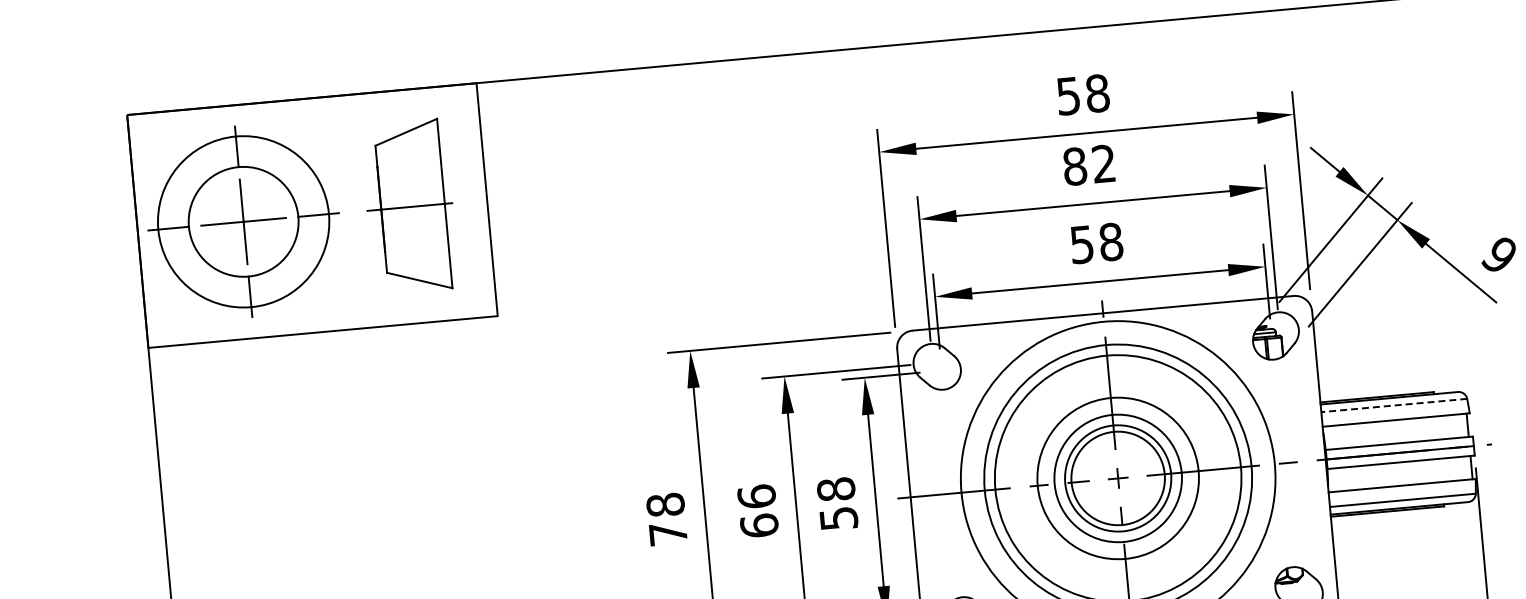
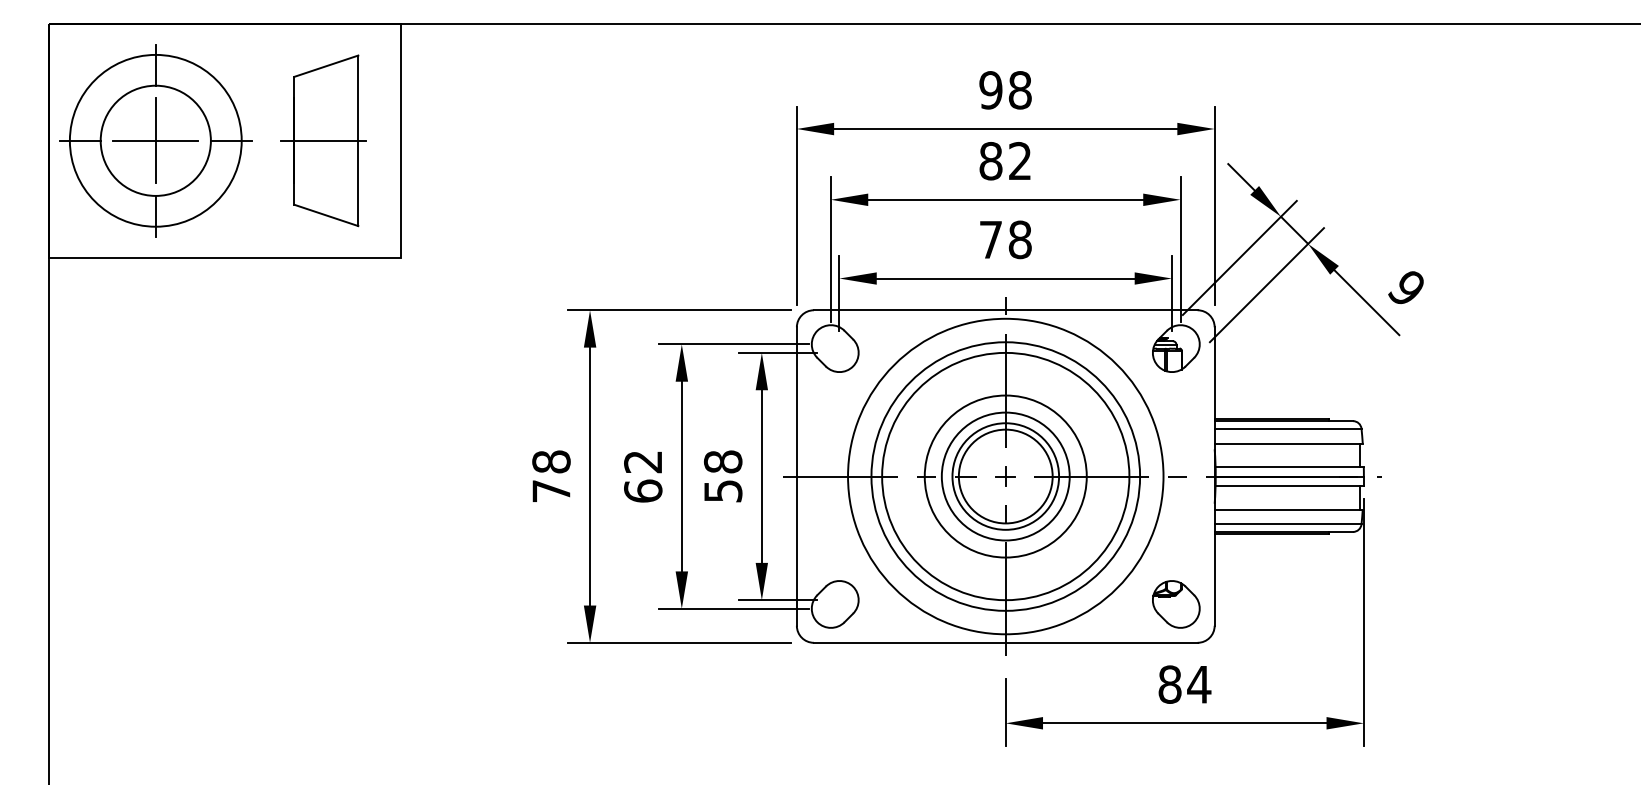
text: (1068, 96) -> (990, 90), 58 -> 98
text: (1081, 245) -> (990, 240), 58 -> 78
line: (1393, 405) -> (1287, 428), dashed -> solid
text: (757, 496) -> (643, 461), 66 -> 62

